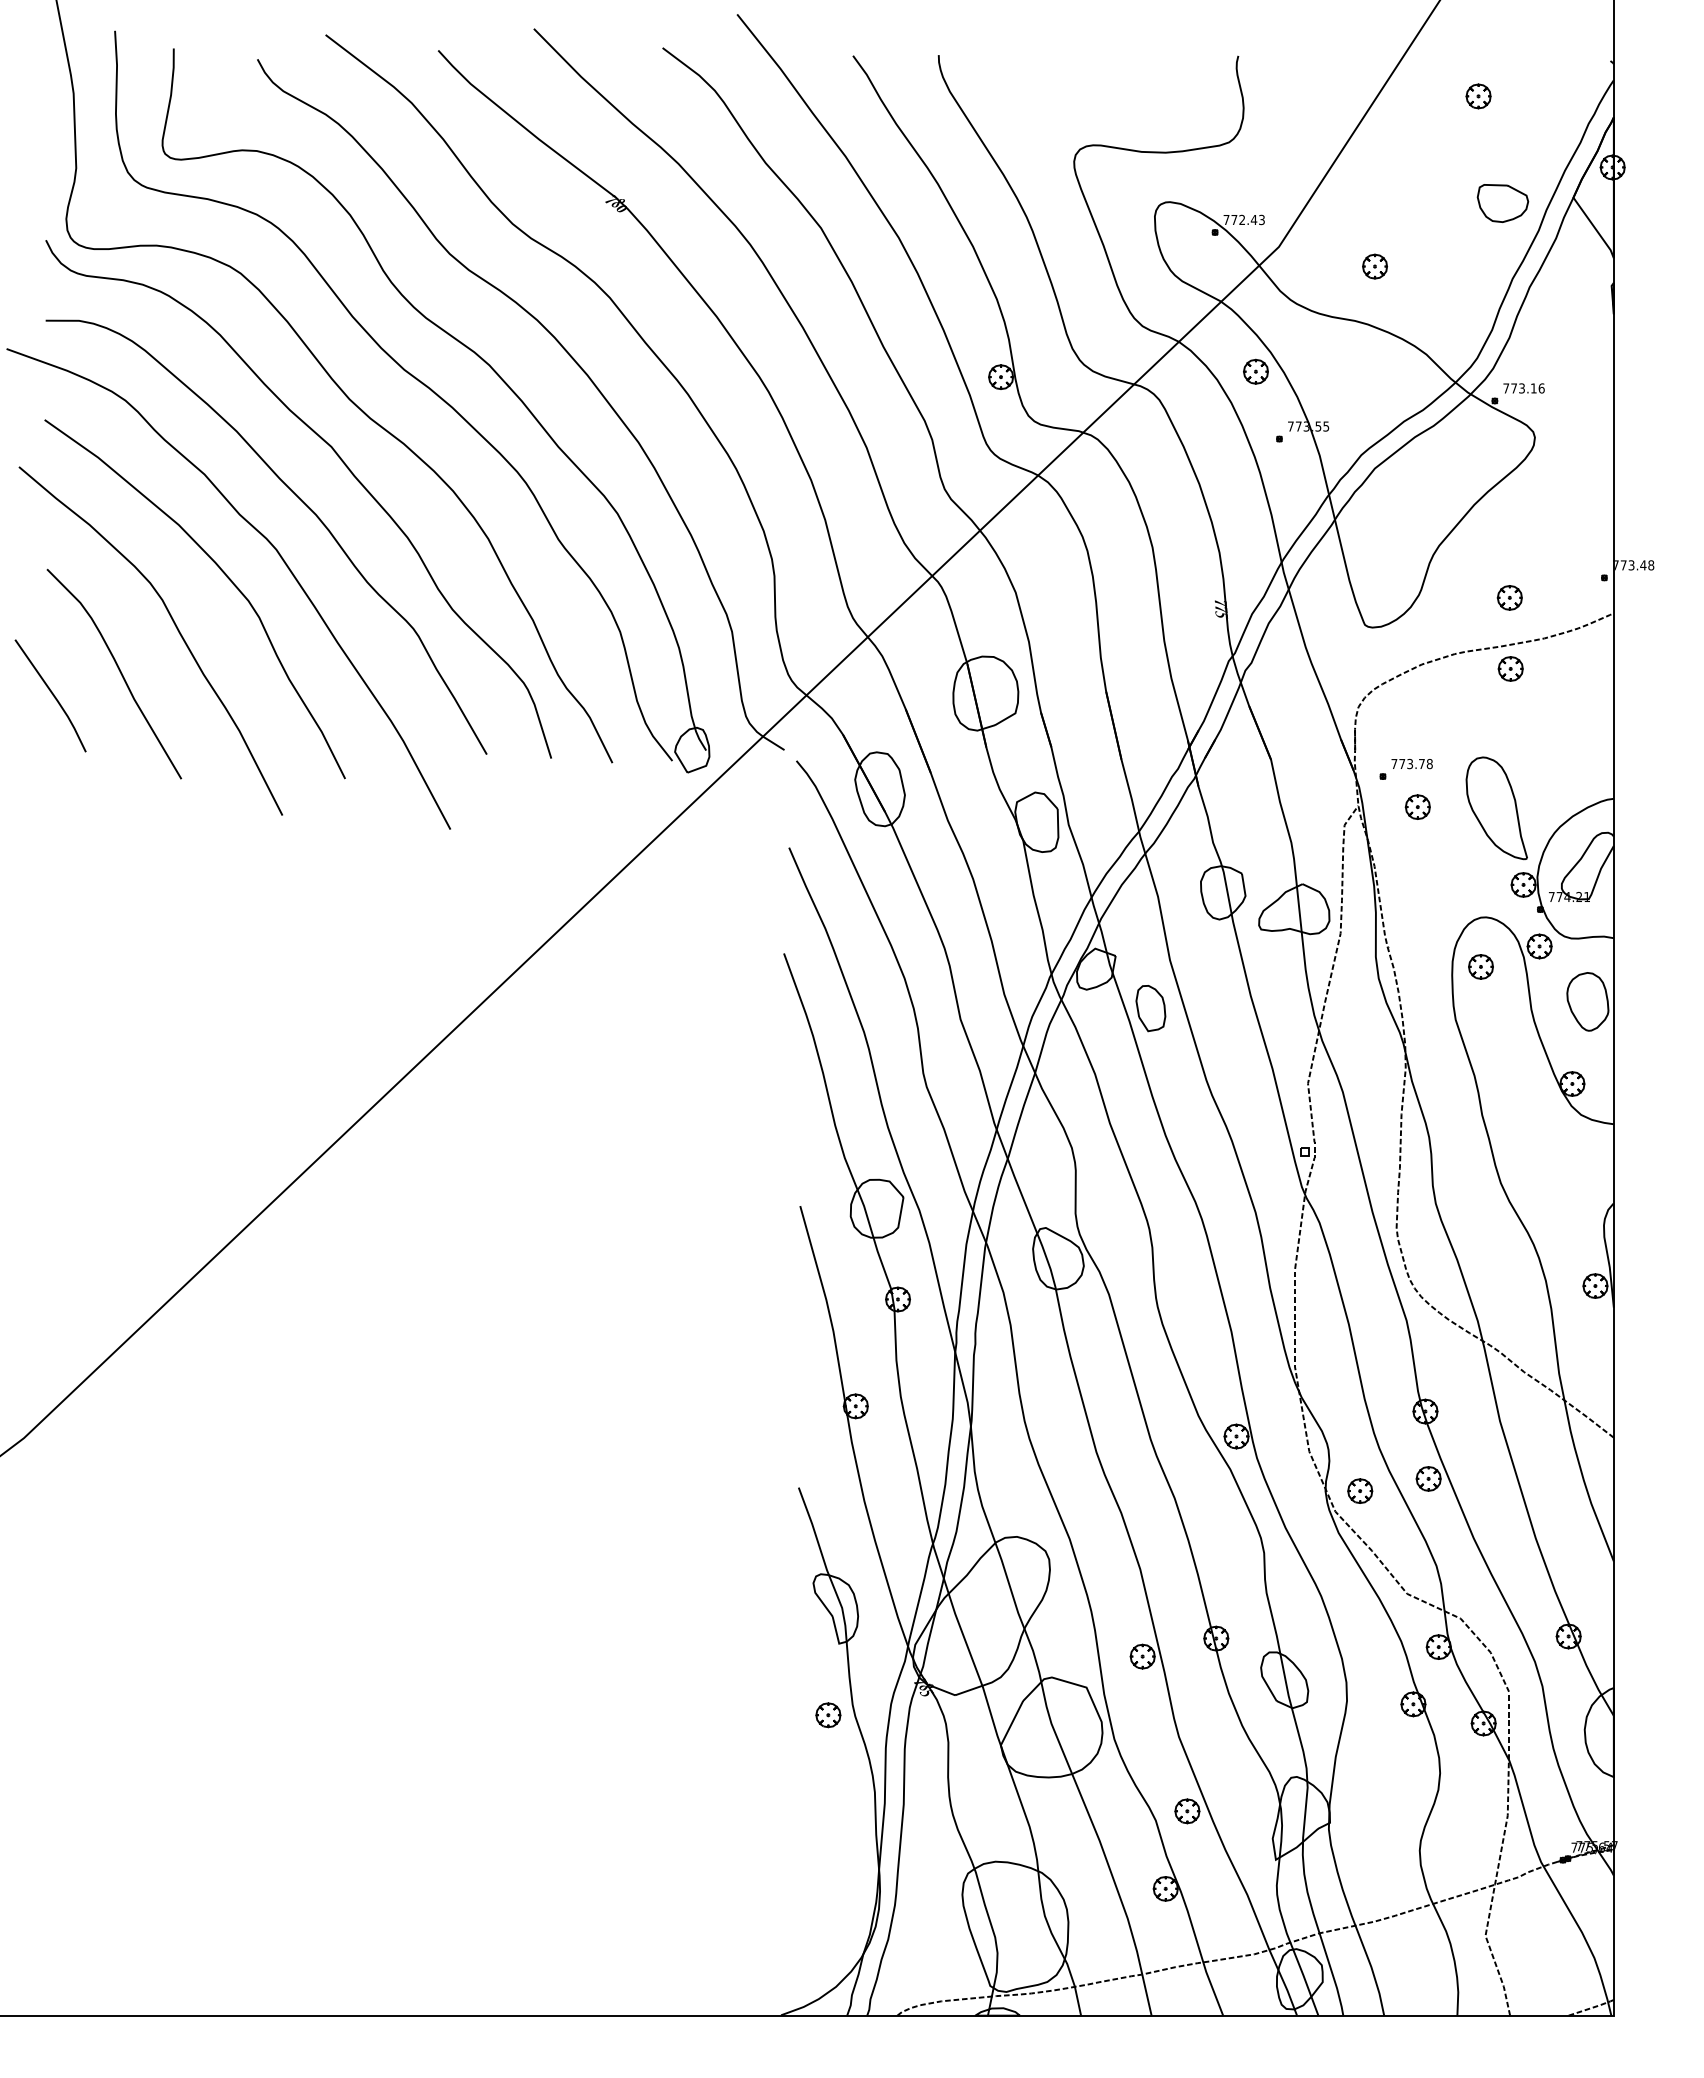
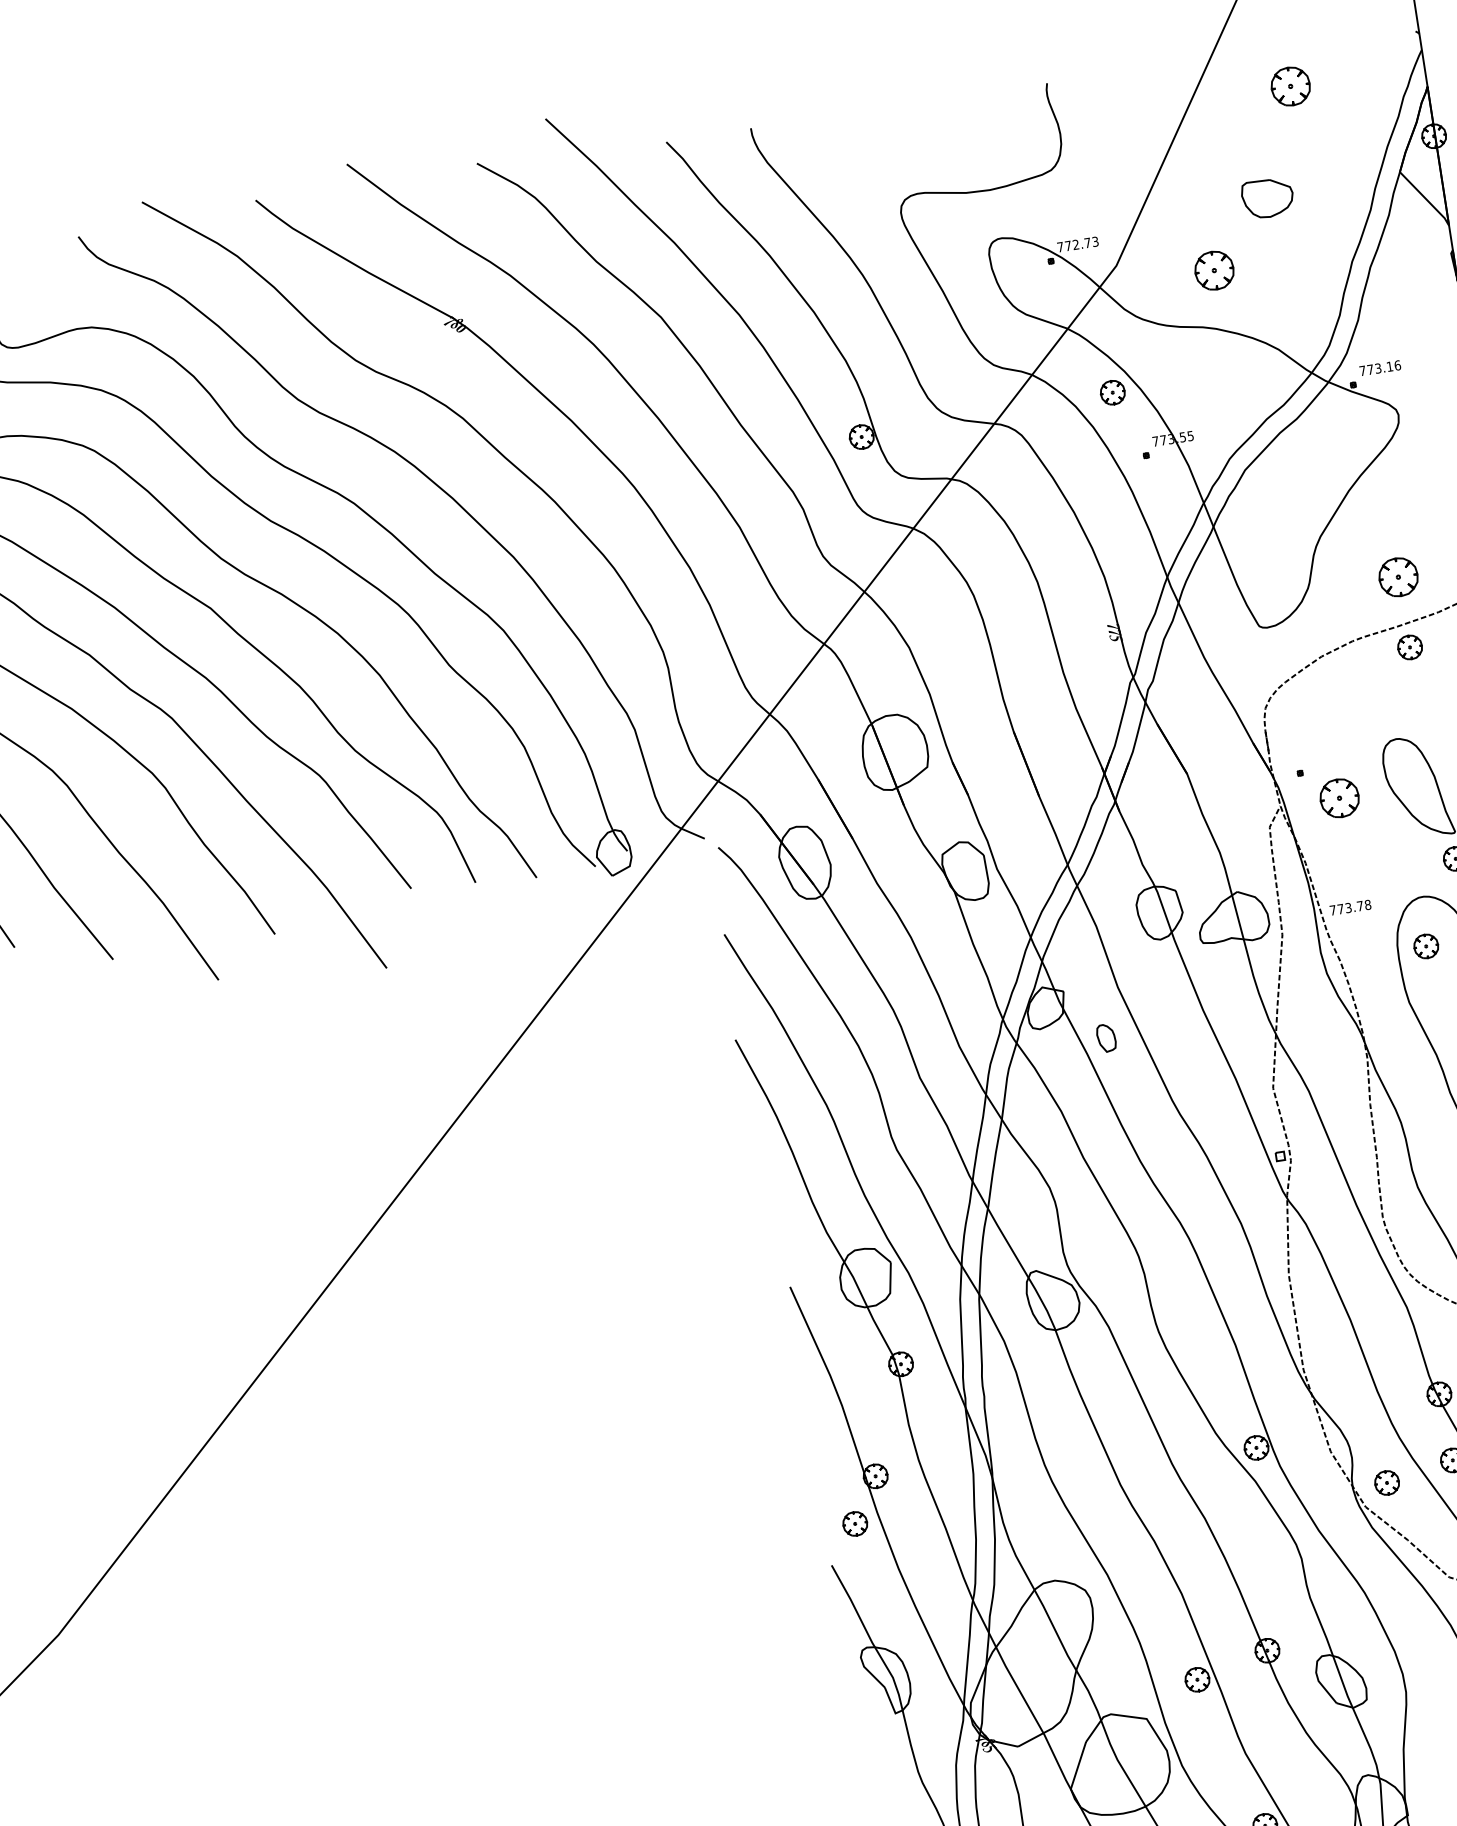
part: (1478, 96) -> (1290, 86), size x1.6
part: (1502, 203) -> (1267, 198), moved
text: (1253, 219) -> (1087, 242), 772.43 -> 772.73
part: (1374, 266) -> (1213, 270), size x1.6
part: (1509, 597) -> (1397, 577), size x1.6
text: (1411, 763) -> (1349, 907), moved
part: (1417, 806) -> (1338, 797), size x1.6
part: (1150, 1008) -> (1105, 1038), size x0.6
part: (828, 1715) -> (855, 1524), moved

